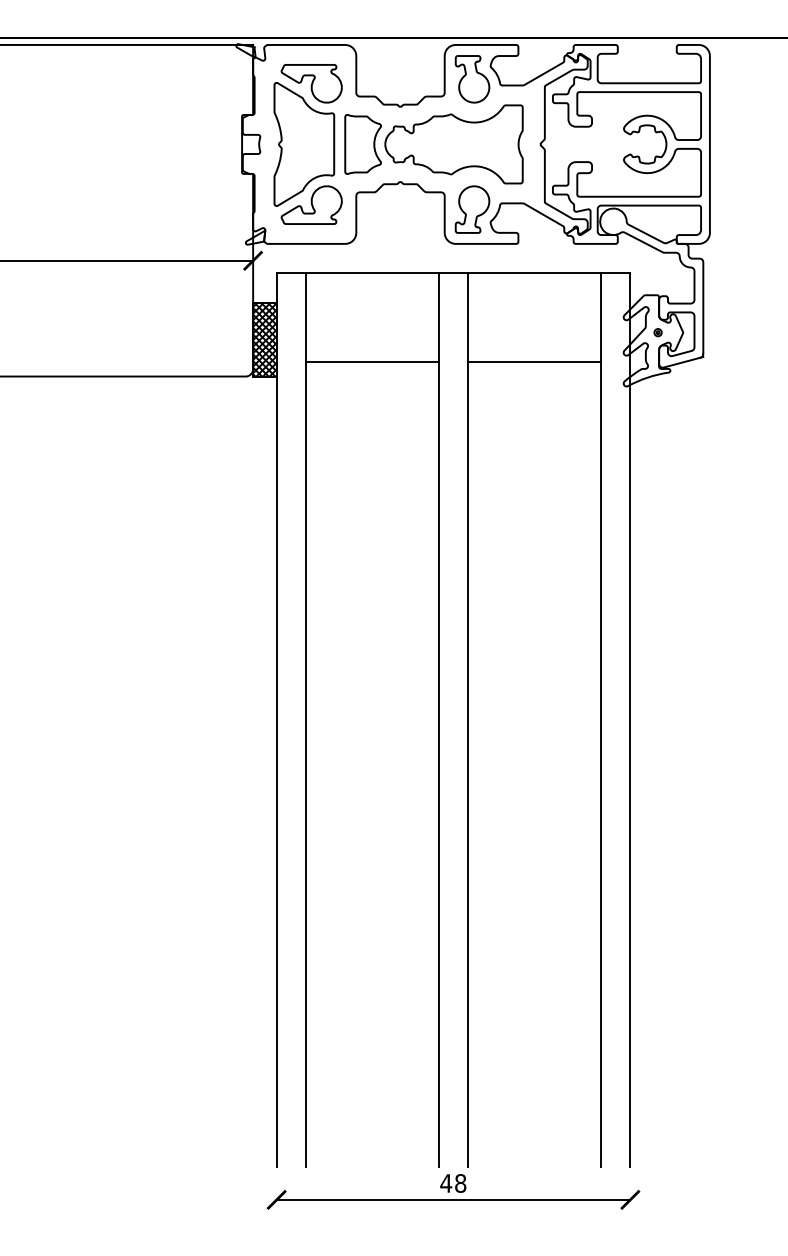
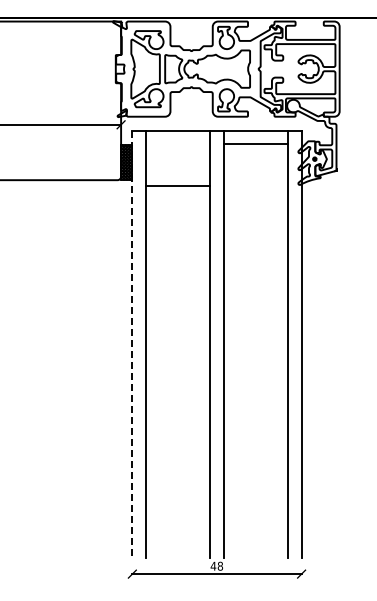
line: (371, 362) -> (177, 186), moved
line: (534, 362) -> (255, 144), moved
line: (276, 719) -> (132, 344), solid -> dashed

